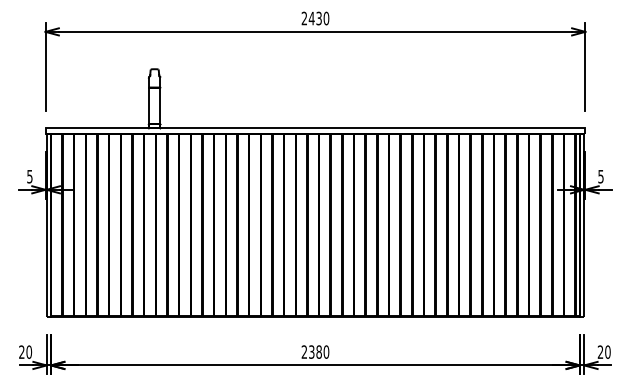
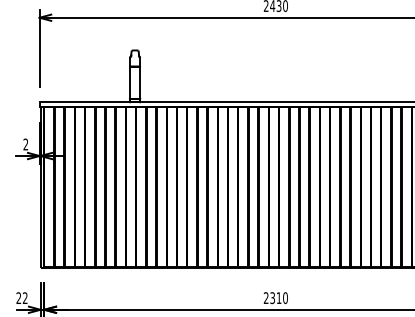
text: (29, 176) -> (25, 144), 5 -> 2
text: (29, 351) -> (25, 297), 20 -> 22
text: (318, 351) -> (278, 297), 2380 -> 2310

